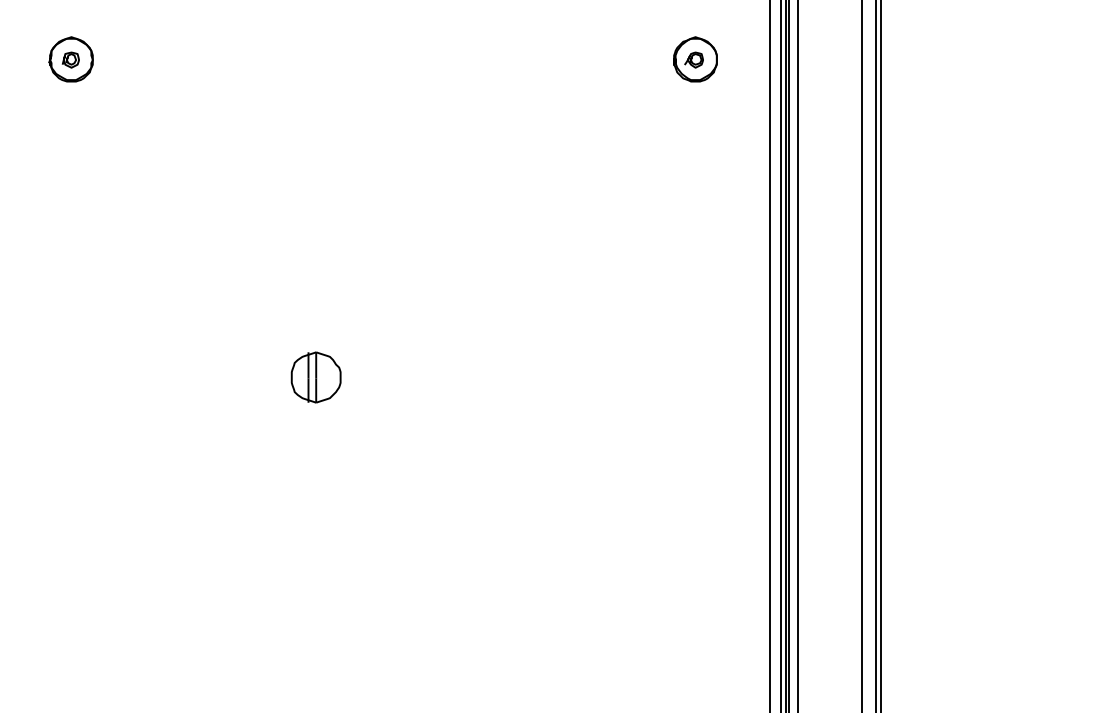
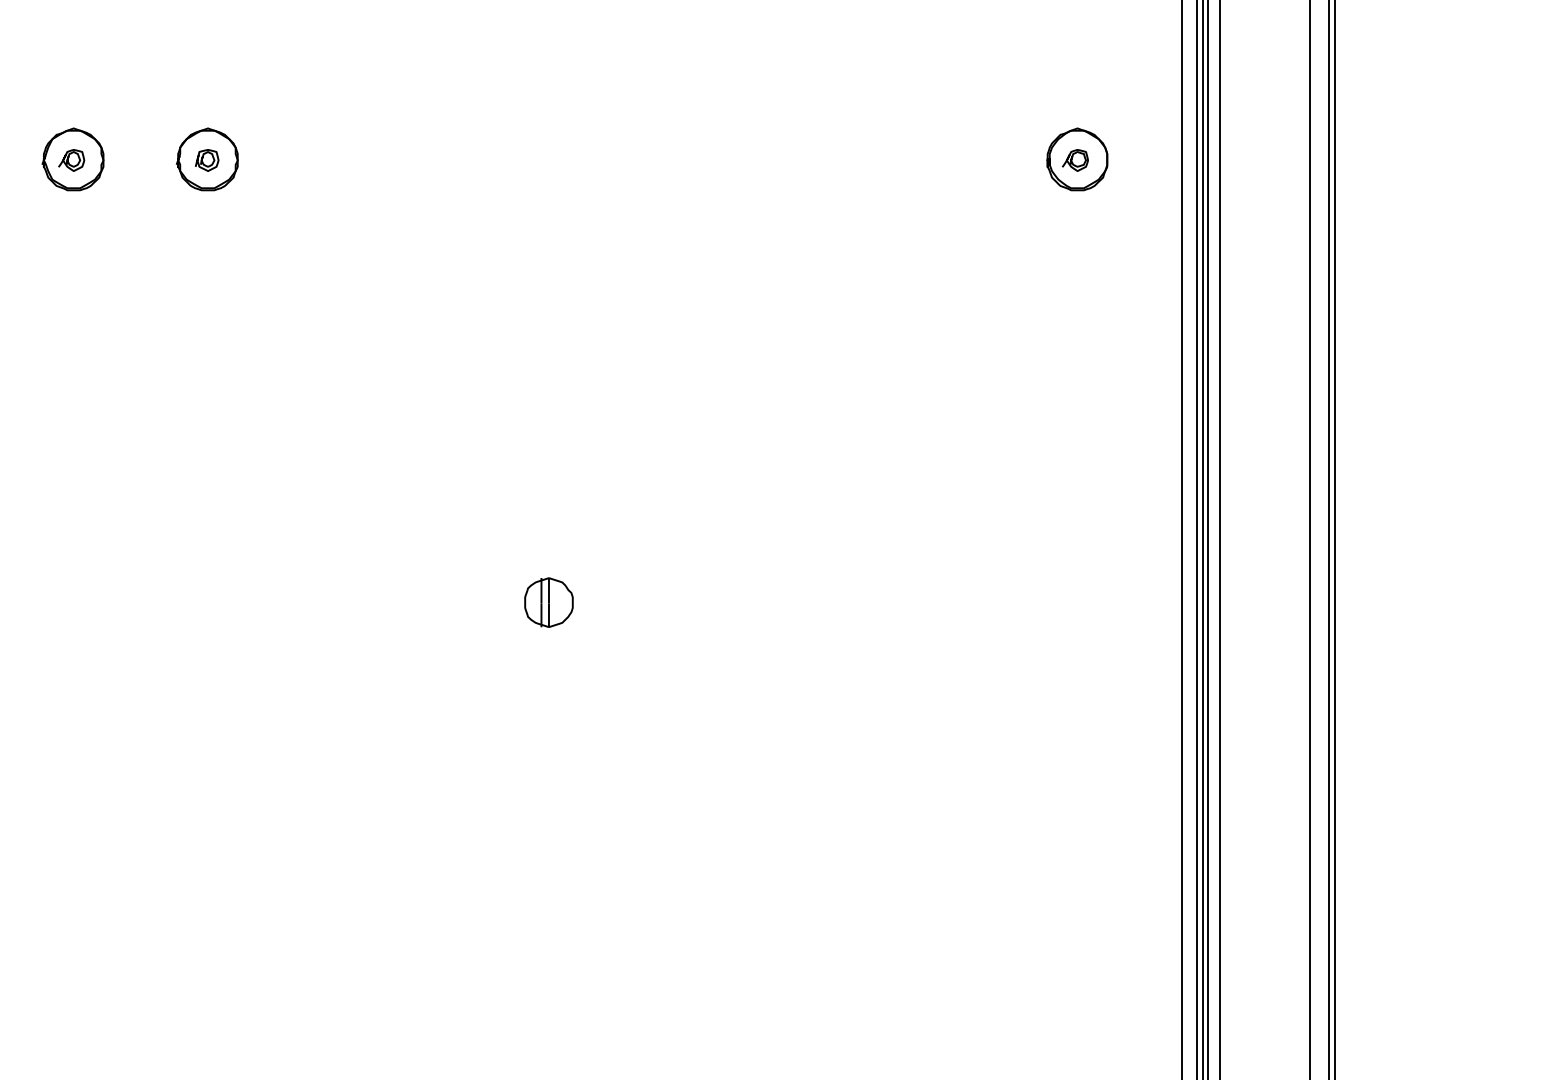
part: (315, 377) -> (548, 602), size x0.7

